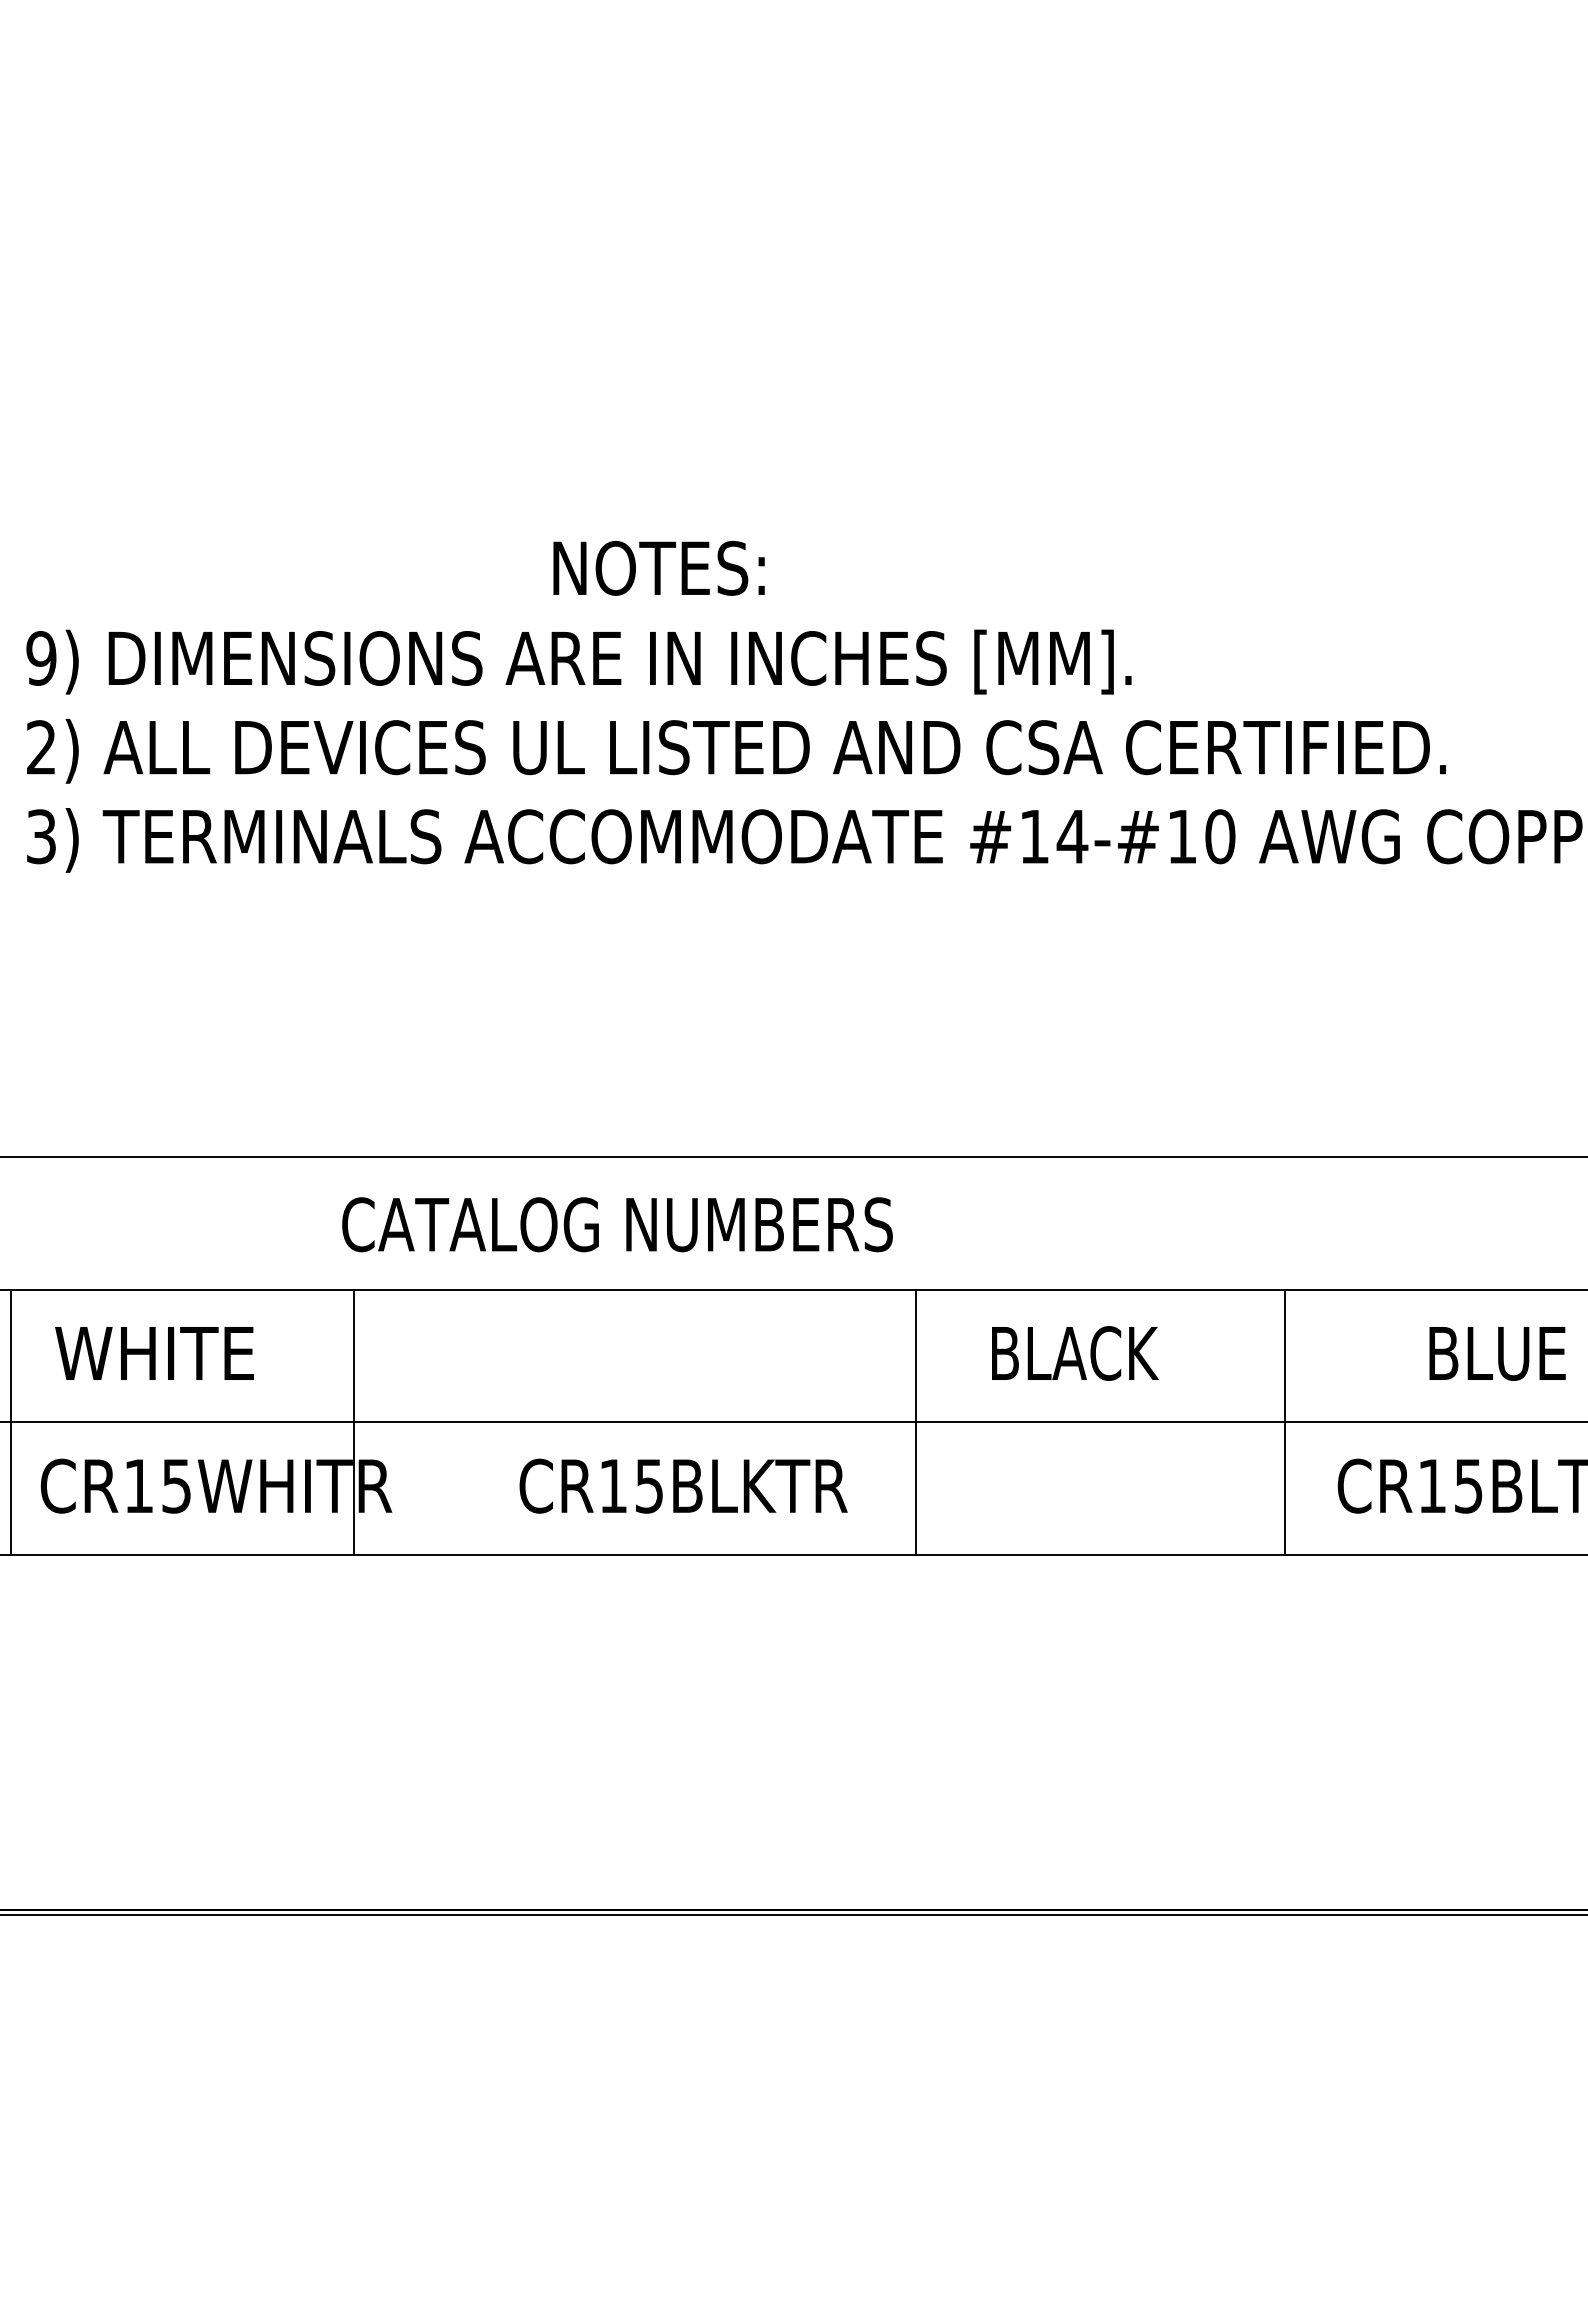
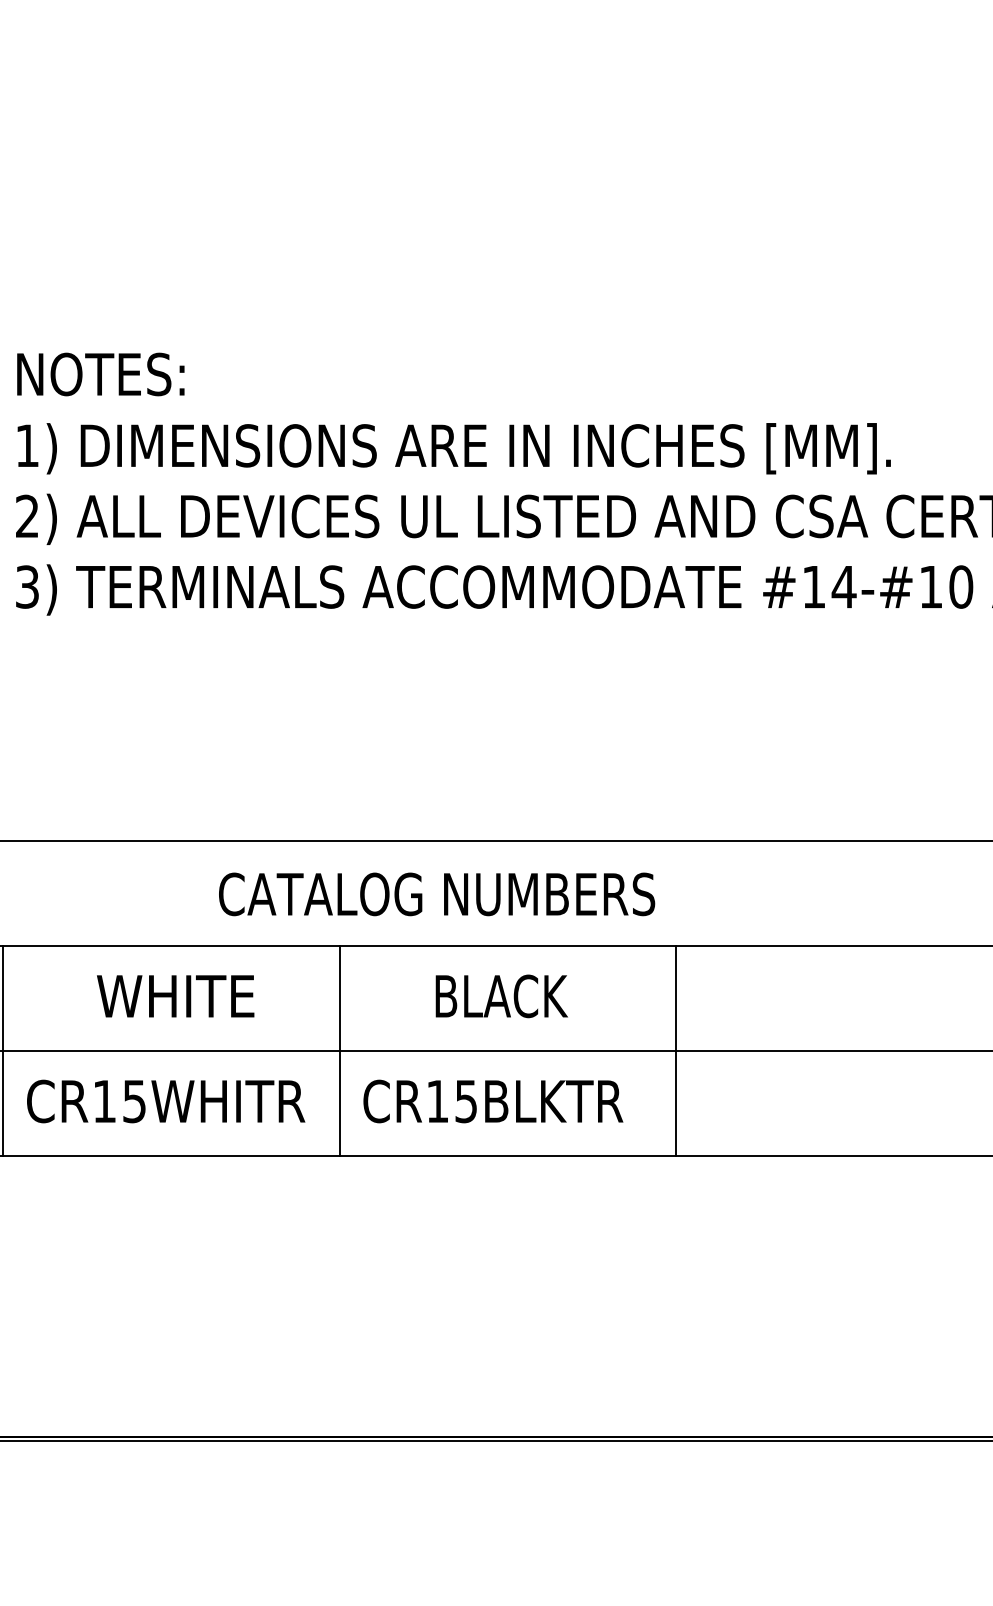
text: (658, 567) -> (100, 373), moved
text: (41, 658) -> (27, 445), 9) -> 1)
text: (617, 1224) -> (437, 894), moved
text: (154, 1353) -> (175, 996), moved
text: (1075, 1353) -> (501, 996), moved
line: (353, 1422) -> (339, 1051), moved
line: (915, 1422) -> (676, 1051), moved
text: (683, 1485) -> (493, 1100), moved

